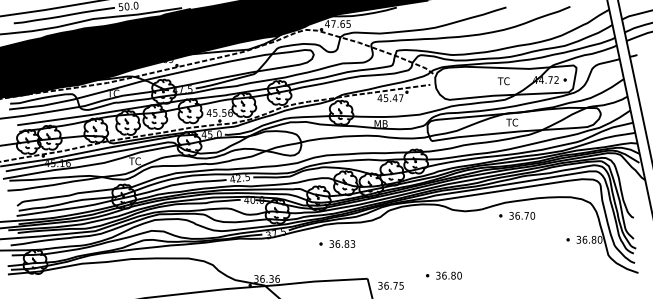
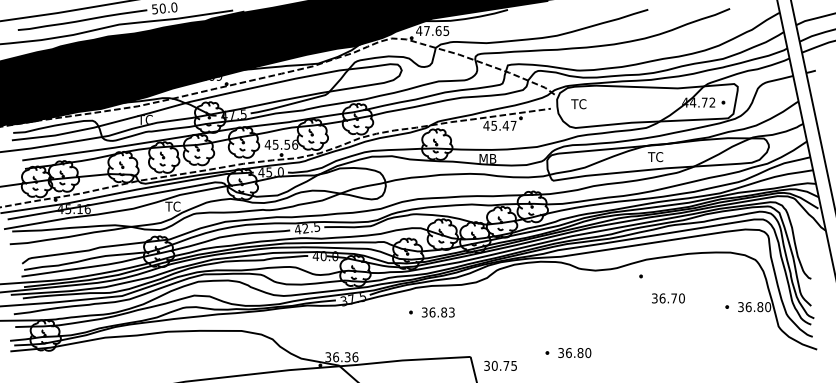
text: (503, 81) -> (578, 104), moved
text: (522, 215) -> (668, 298), moved
text: (386, 285) -> (494, 365), 36.75 -> 30.75

